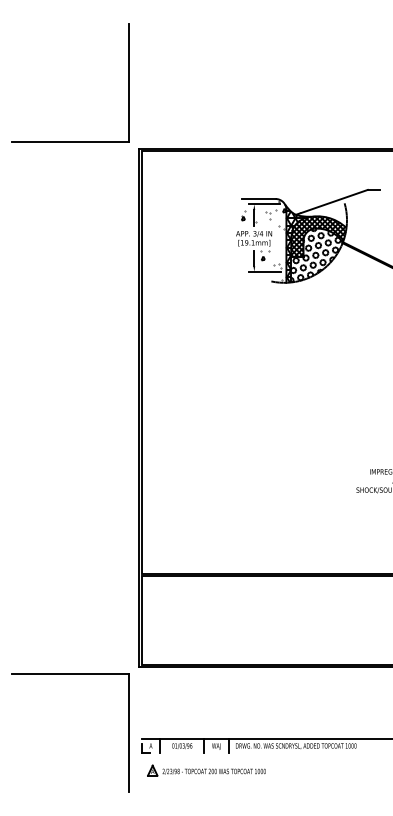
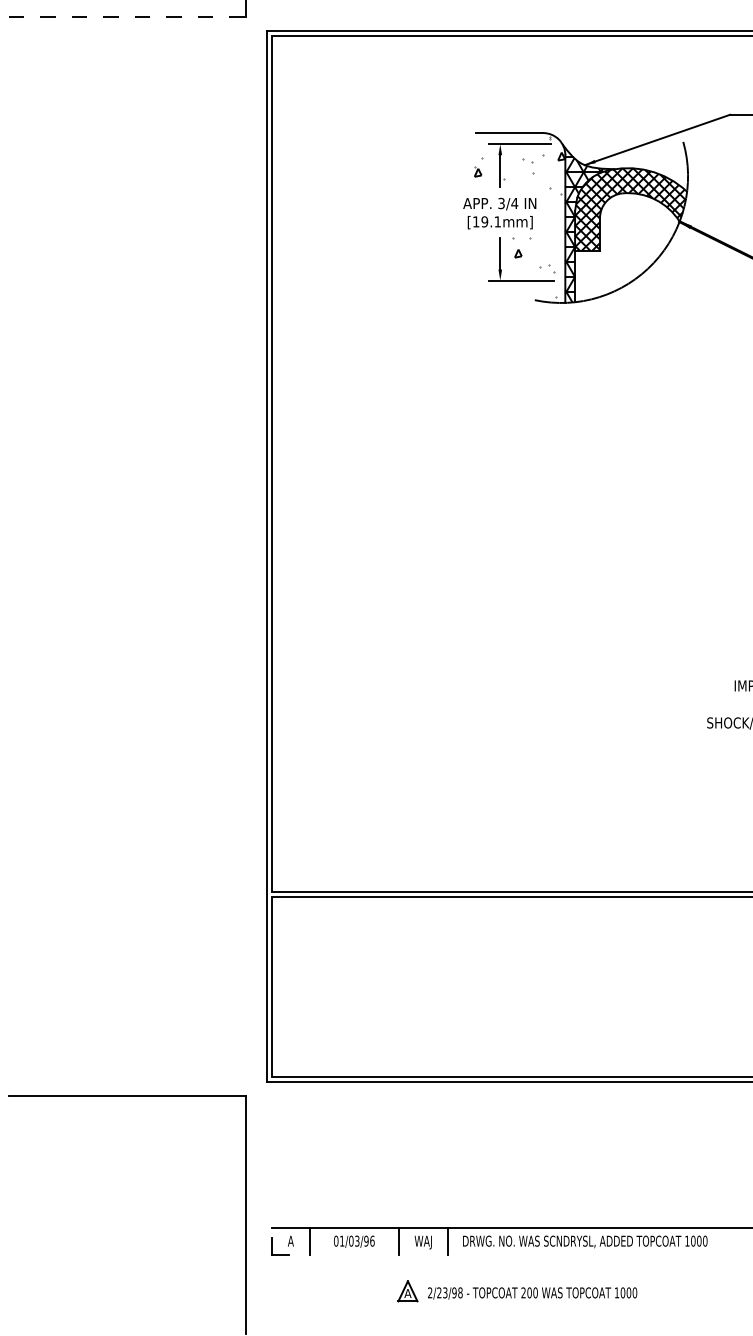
line: (70, 141) -> (127, 16), solid -> dashed
hatch: (315, 255) -> (624, 247), removed
part: (206, 770) -> (516, 1290), moved

